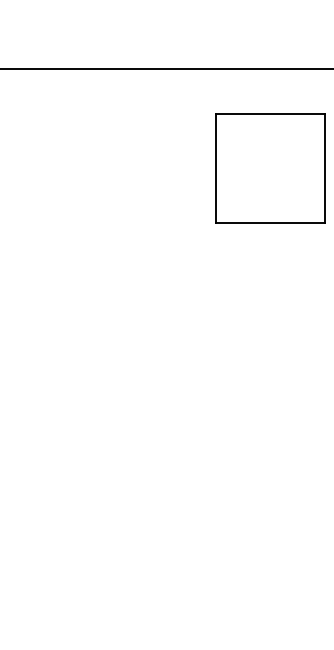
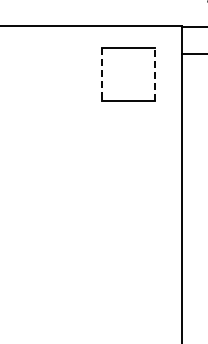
line: (324, 167) -> (154, 74), solid -> dashed
line: (215, 169) -> (101, 75), solid -> dashed

